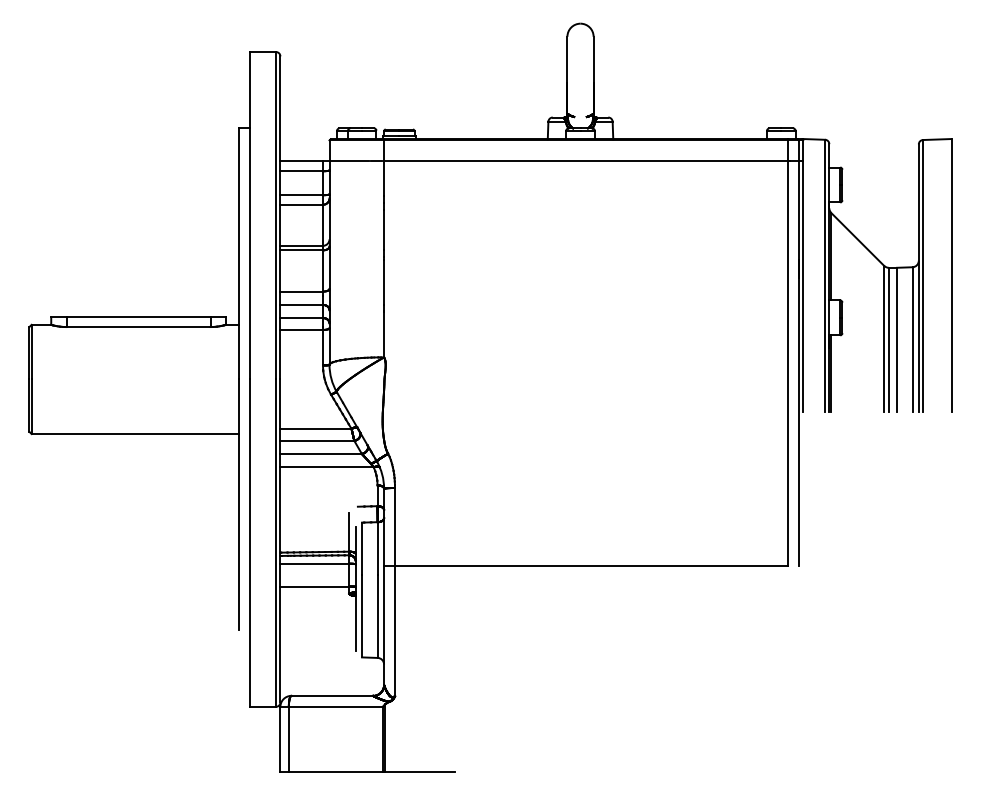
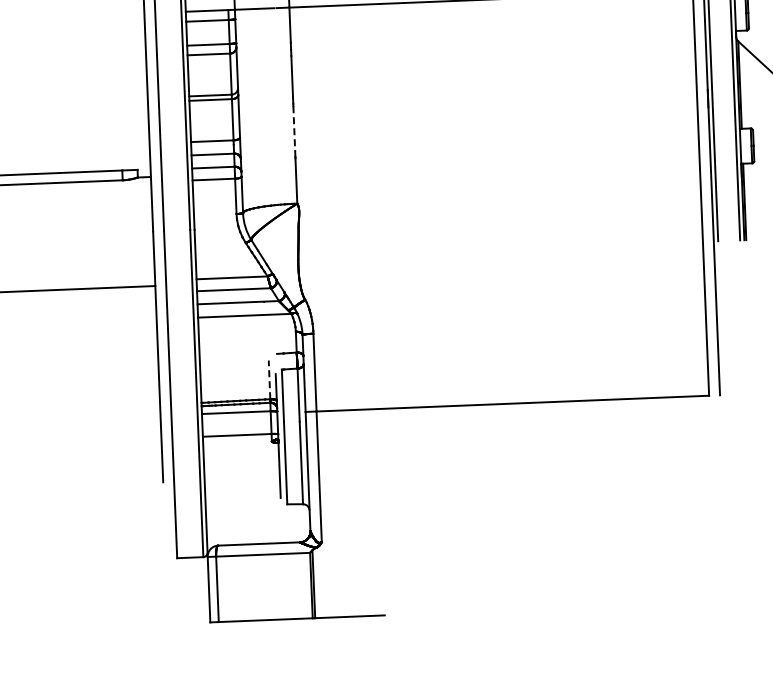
line: (384, 282) -> (294, 128), solid -> dashed
line: (349, 531) -> (269, 379), solid -> dashed

